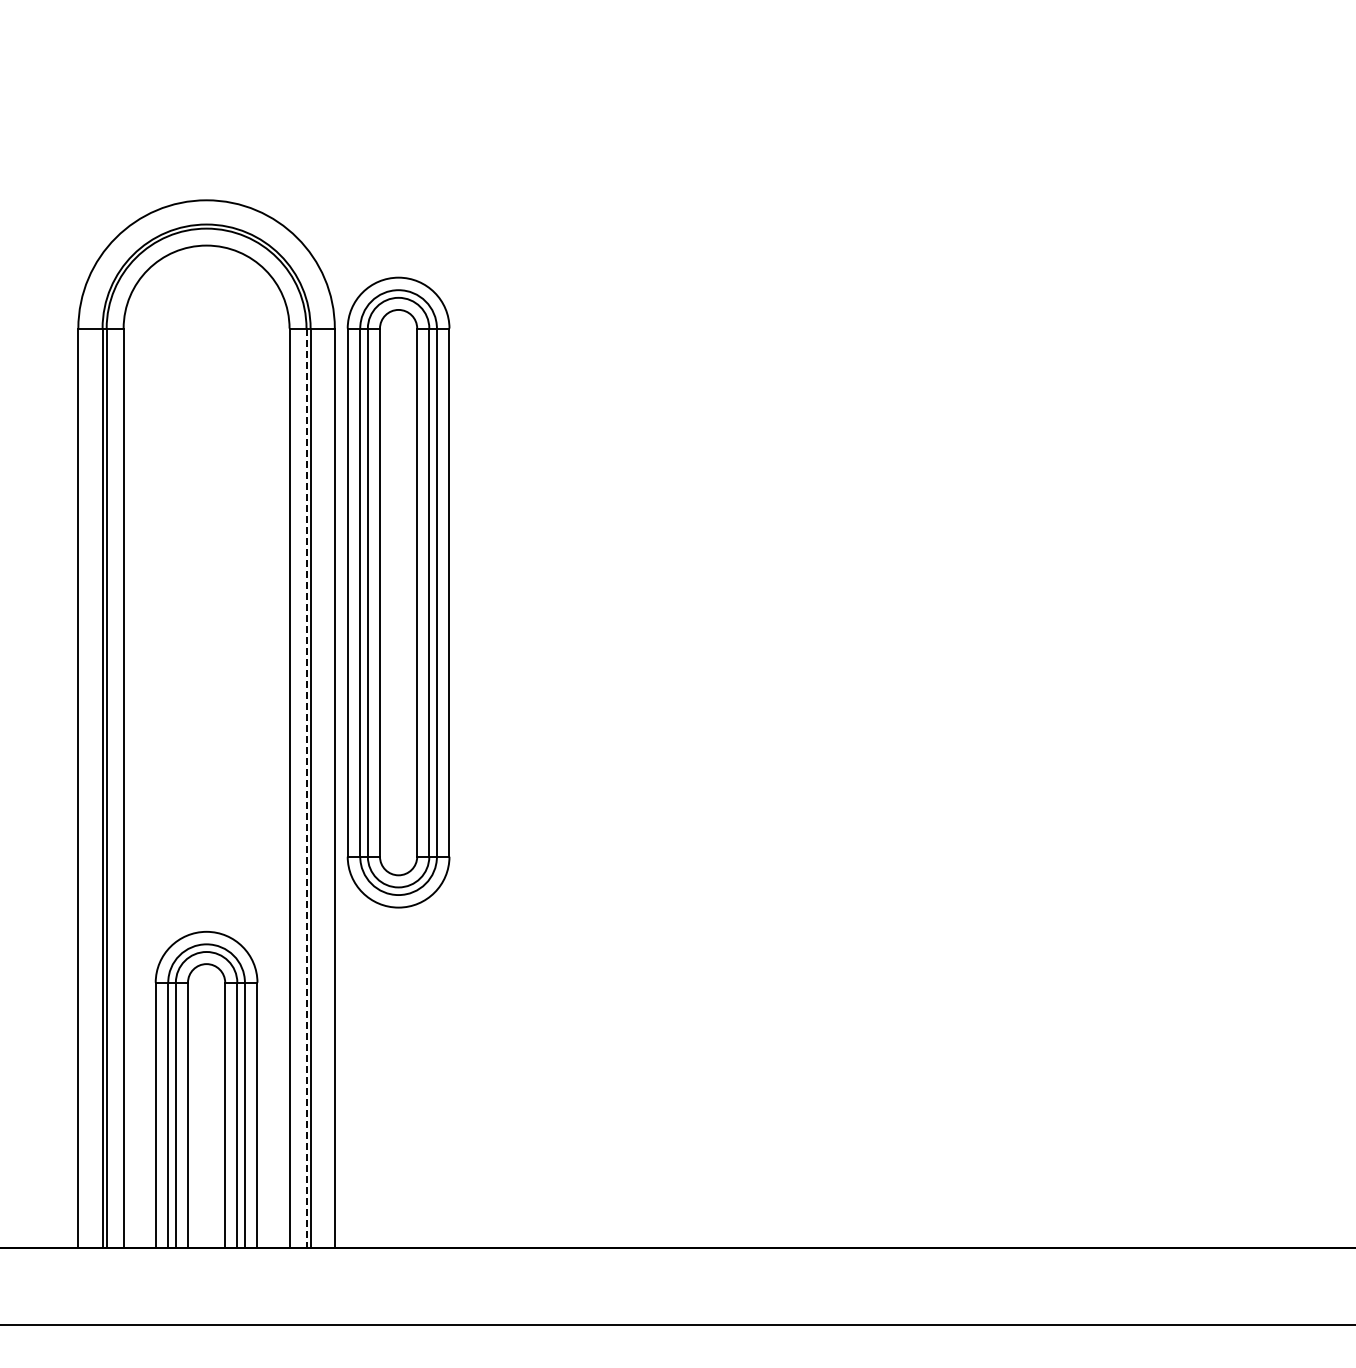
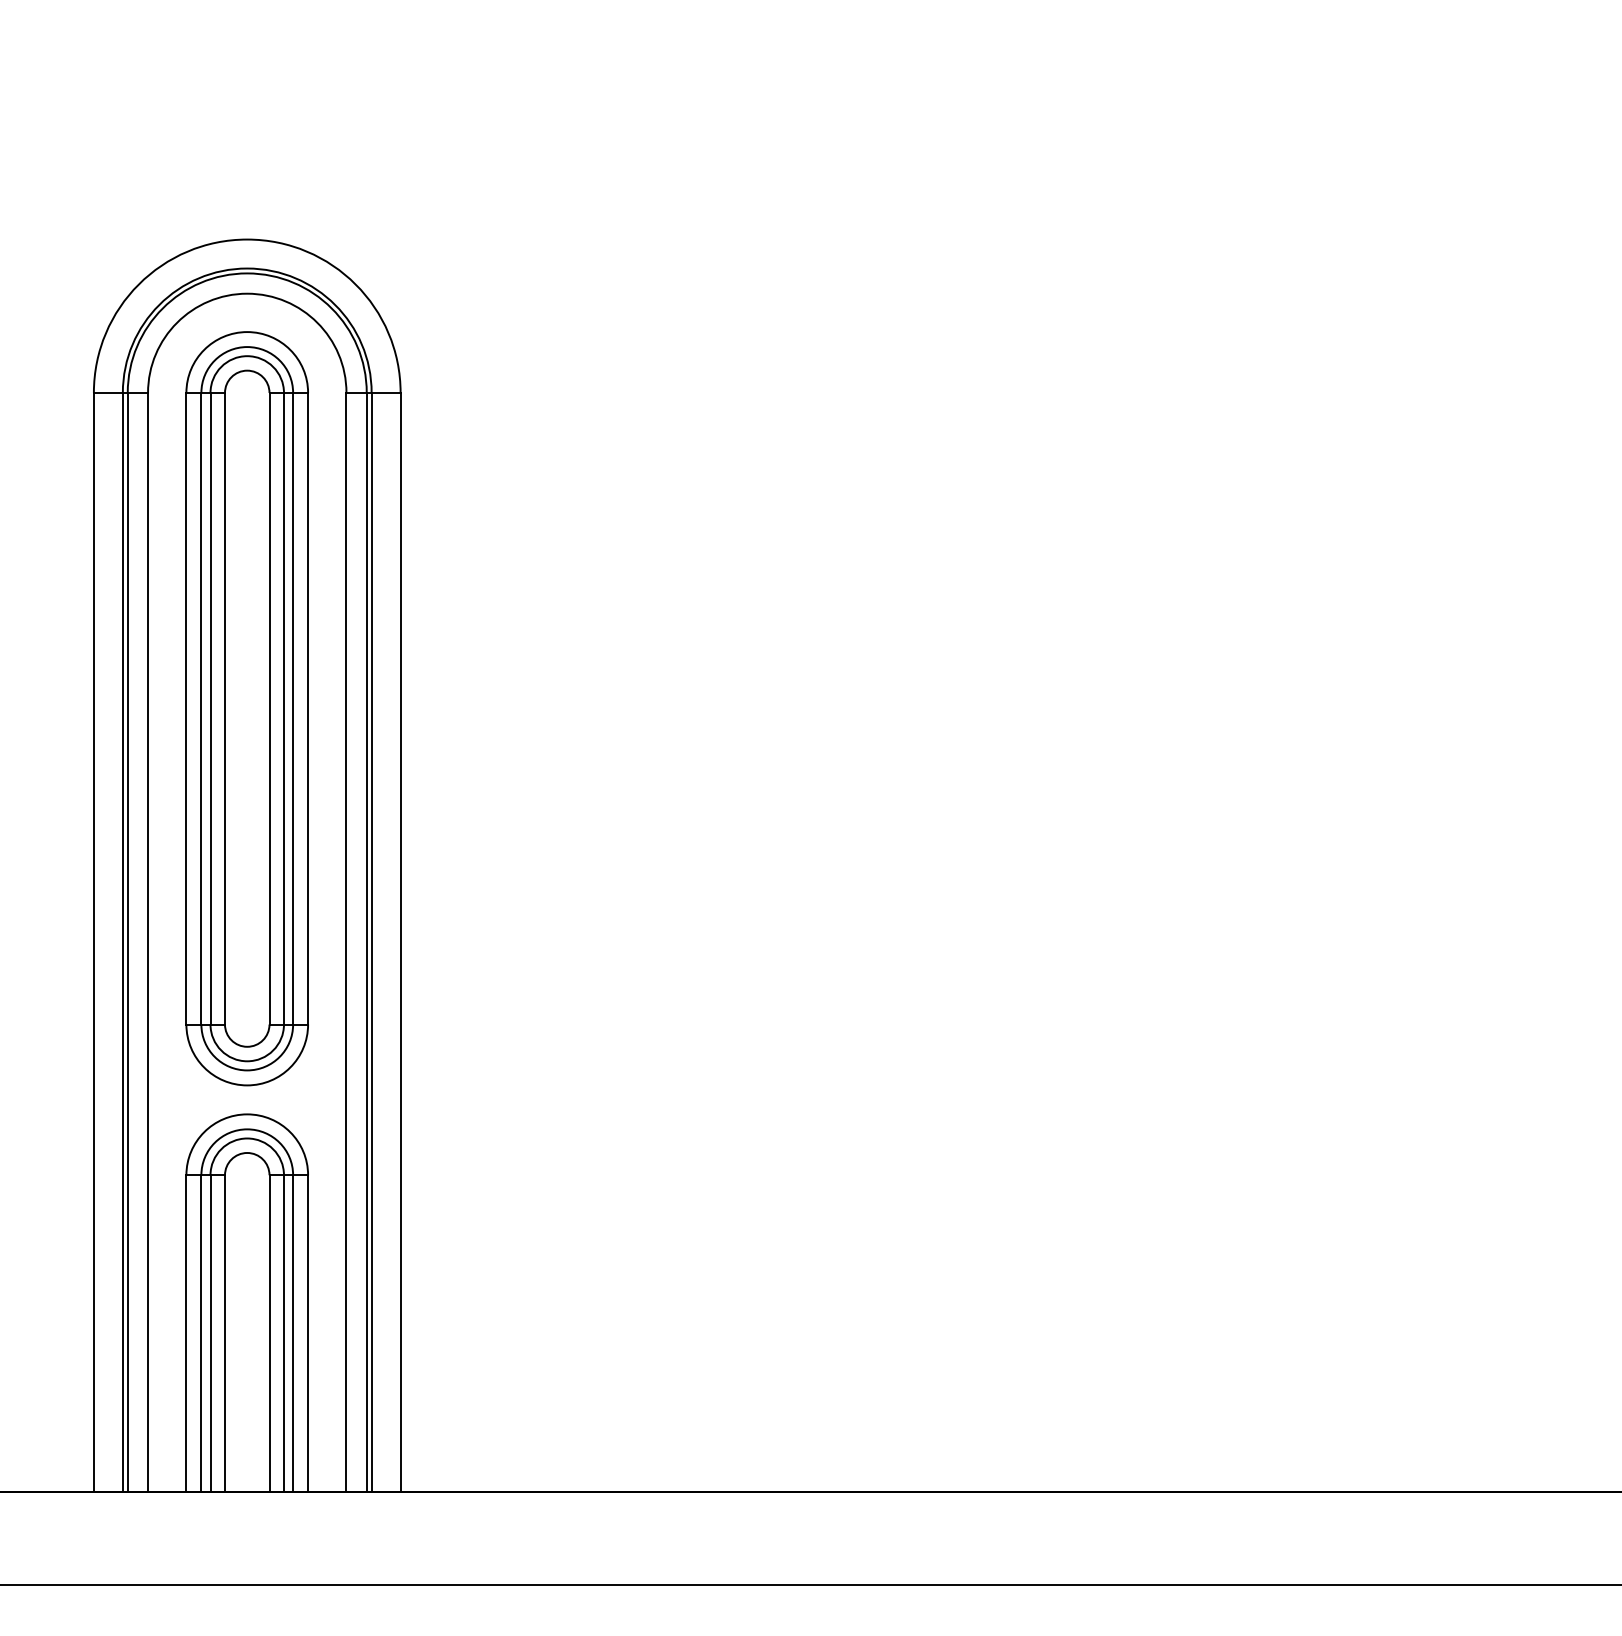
part: (398, 592) -> (247, 708), moved
line: (306, 788) -> (366, 942), dashed -> solid

